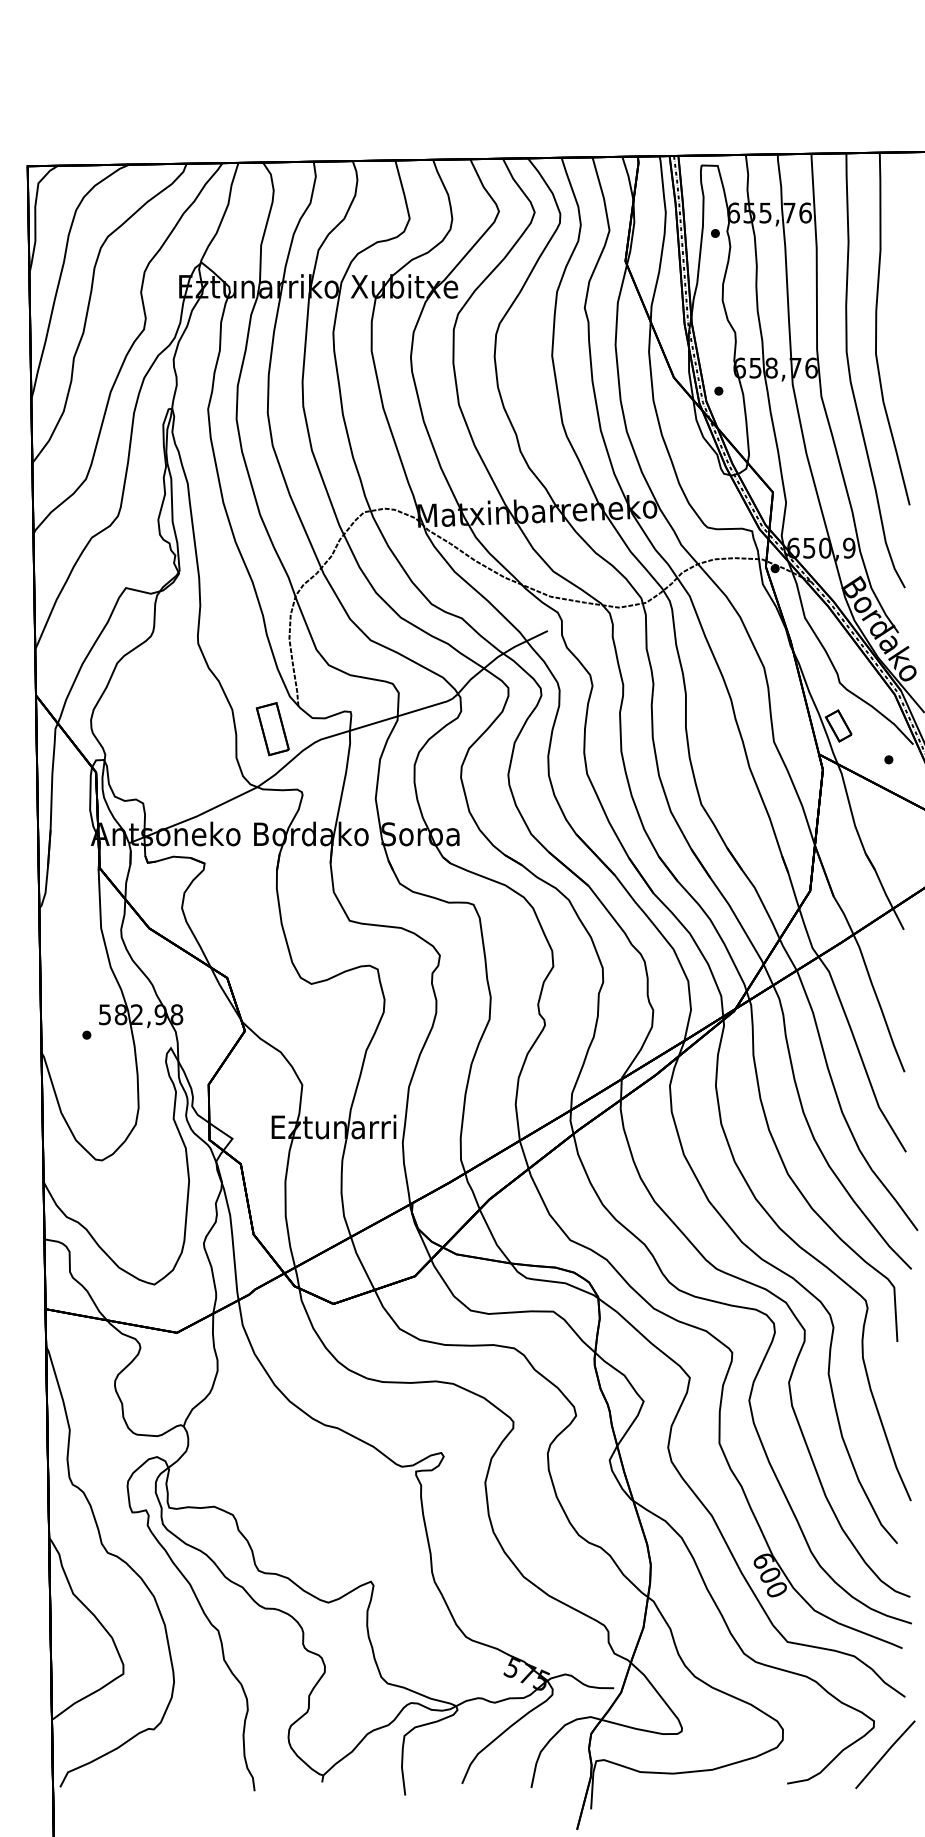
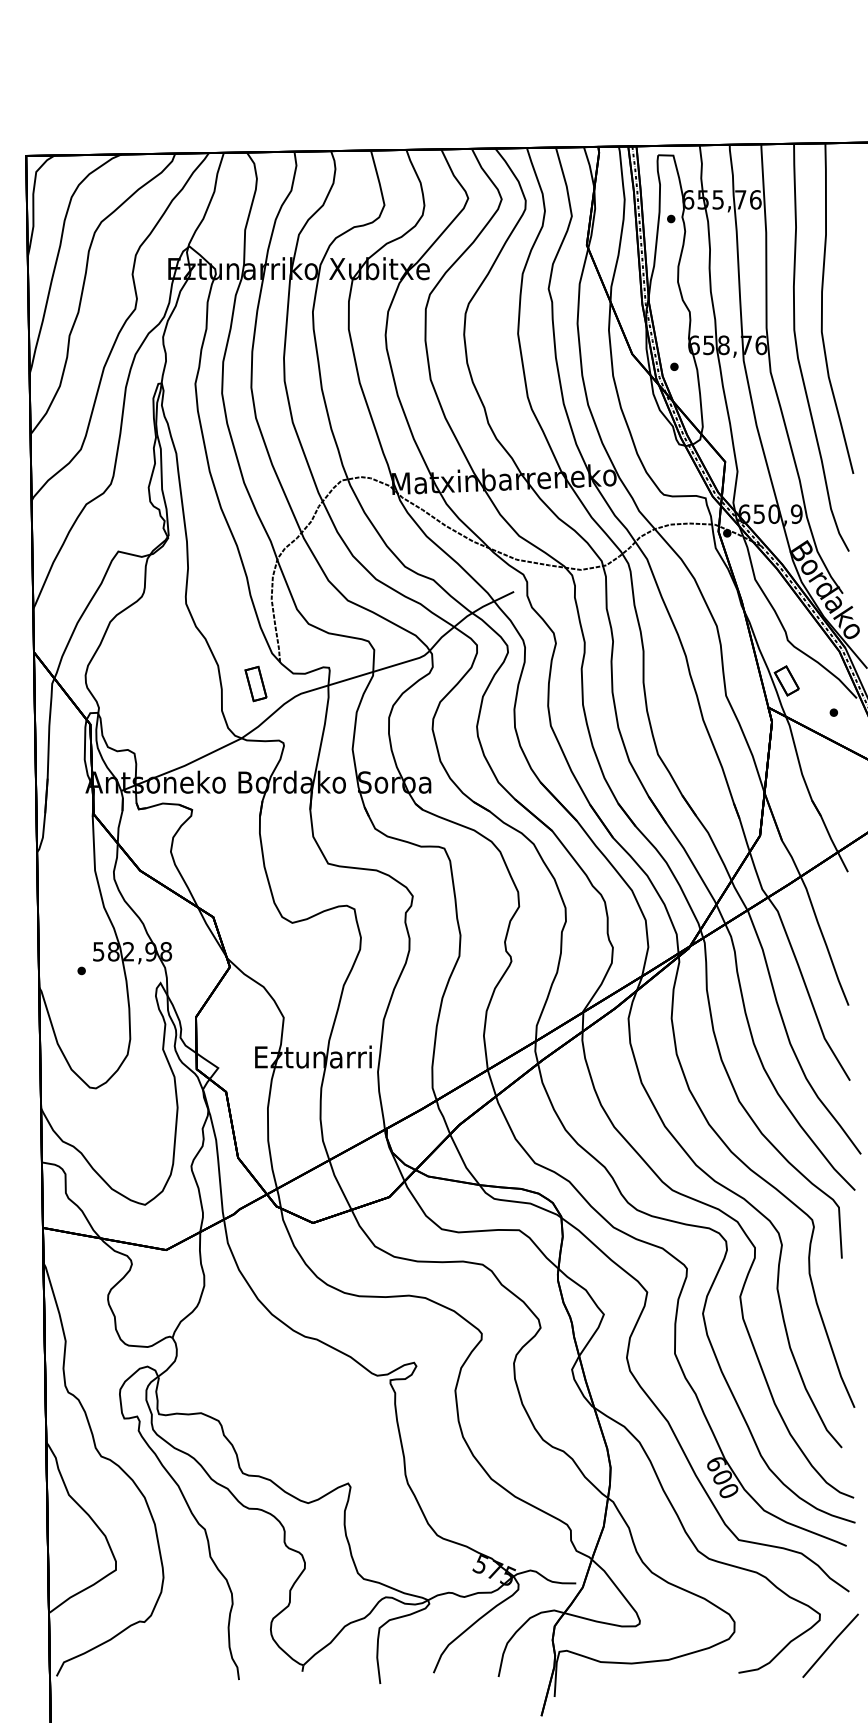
part: (272, 729) -> (255, 684), size x0.7

